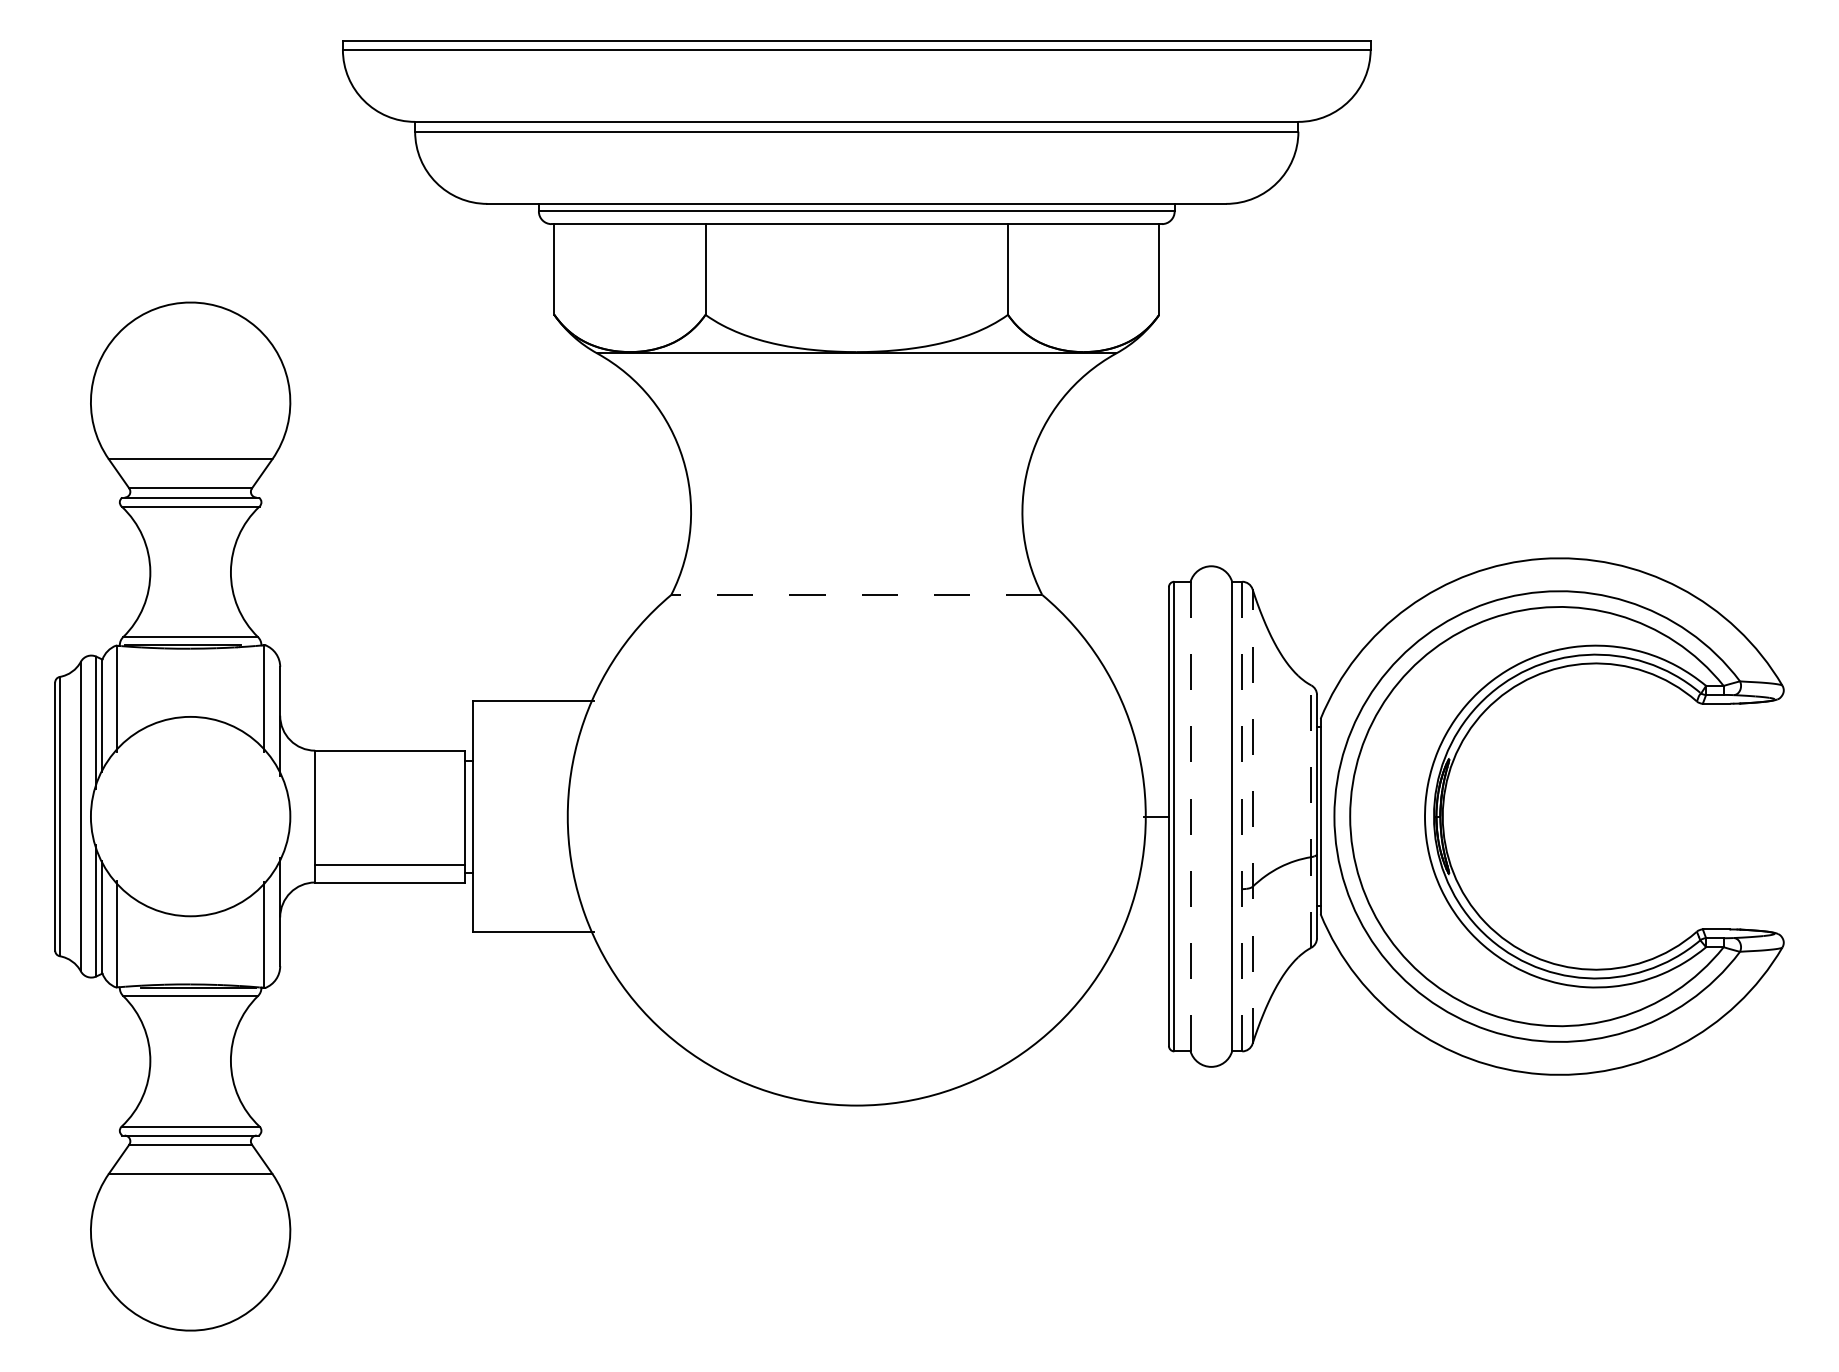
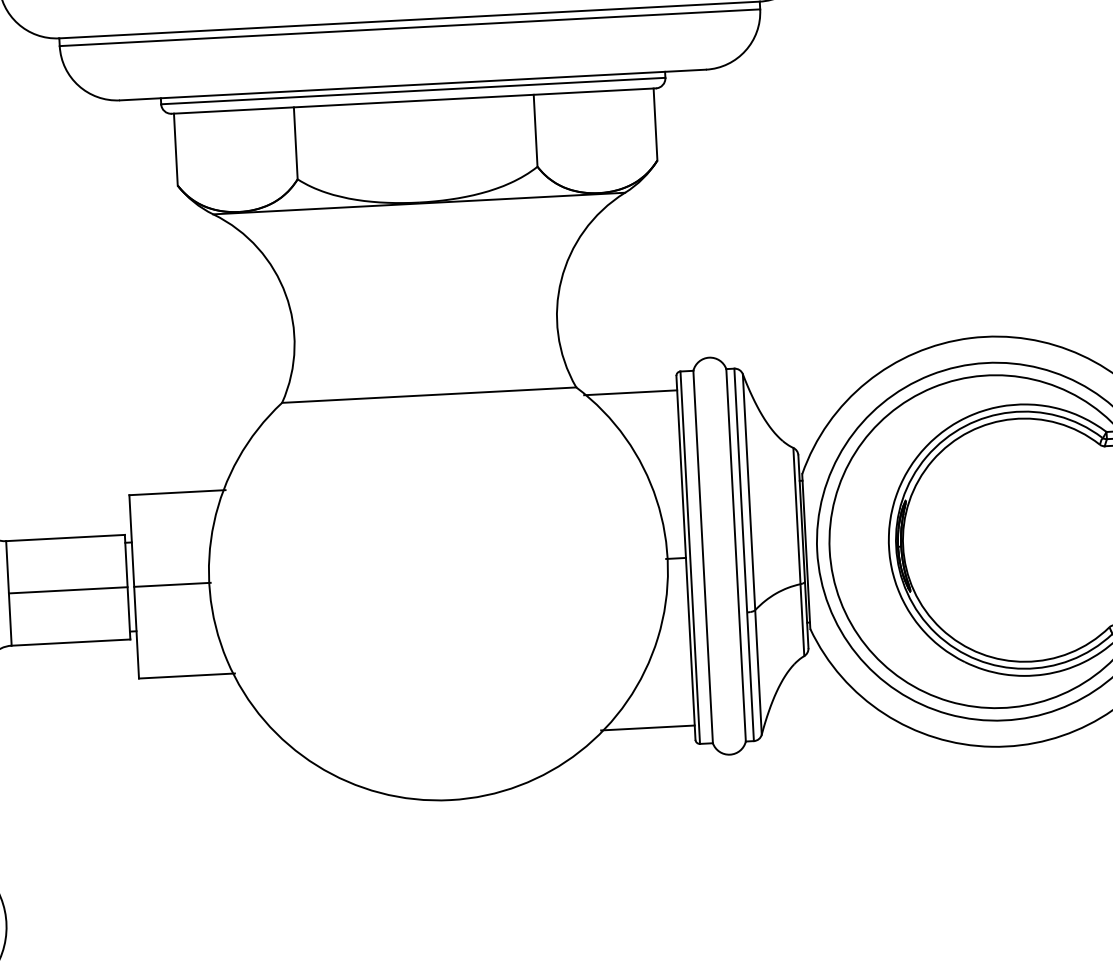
line: (856, 594) -> (428, 394), dashed -> solid
line: (1109, 605) -> (630, 393), added
line: (521, 816) -> (172, 584), added
line: (1190, 816) -> (703, 556), dashed -> solid
line: (1242, 816) -> (744, 554), dashed -> solid
line: (1252, 816) -> (752, 554), dashed -> solid
line: (1311, 816) -> (799, 551), dashed -> solid
line: (389, 864) -> (67, 590), moved
line: (1109, 1027) -> (647, 727), added

